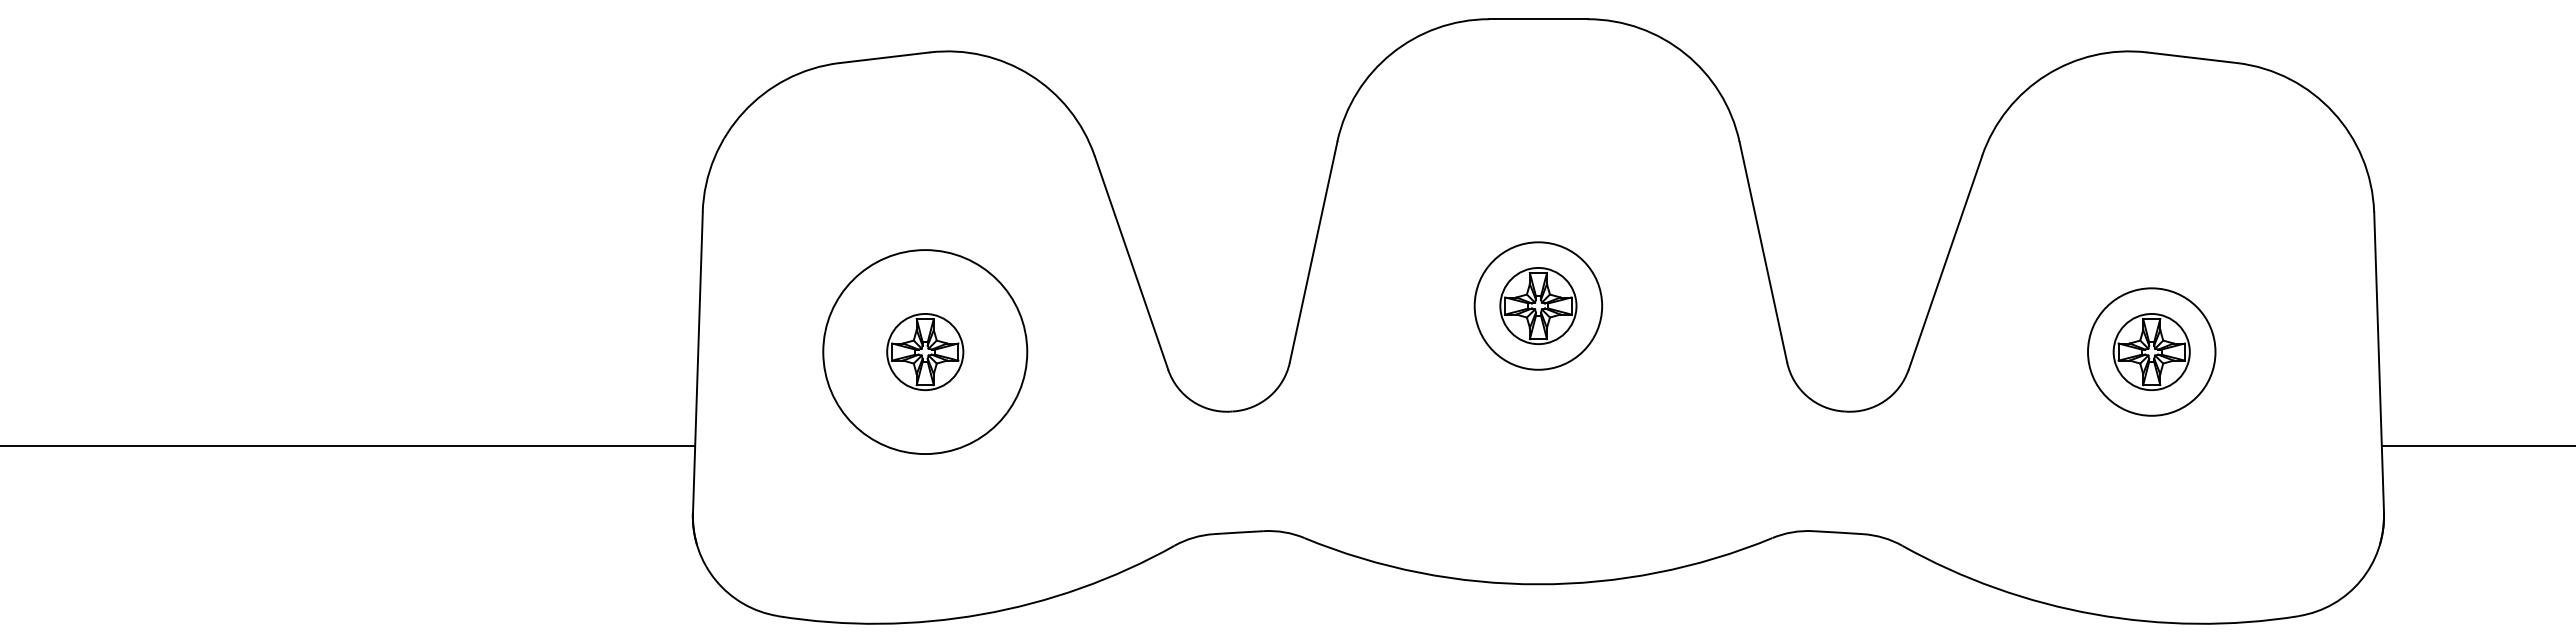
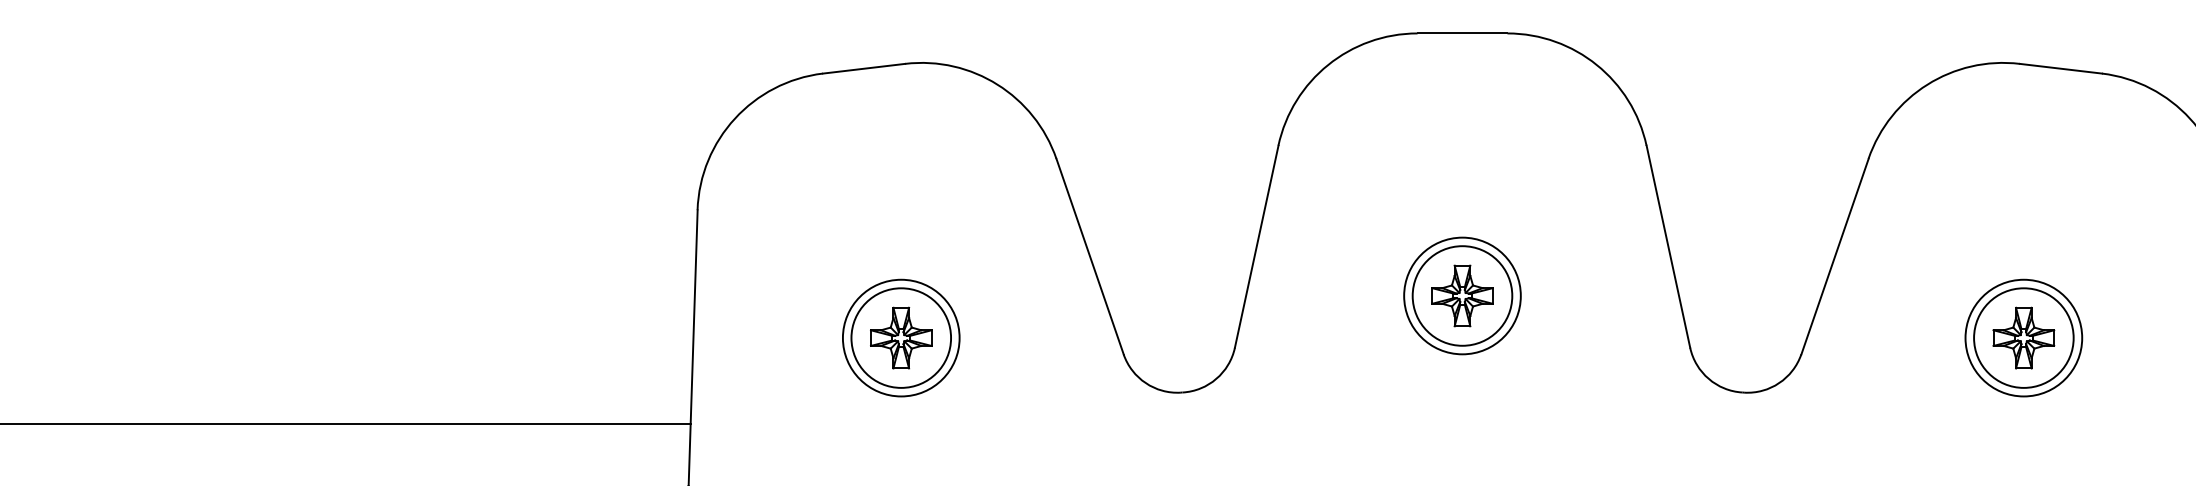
circle: (1538, 305) -> (1462, 295), size x1.43
circle: (924, 351) -> (900, 337), size x1.43
circle: (925, 351) -> (901, 337), size x0.62
circle: (2151, 351) -> (2023, 337), size x1.43

